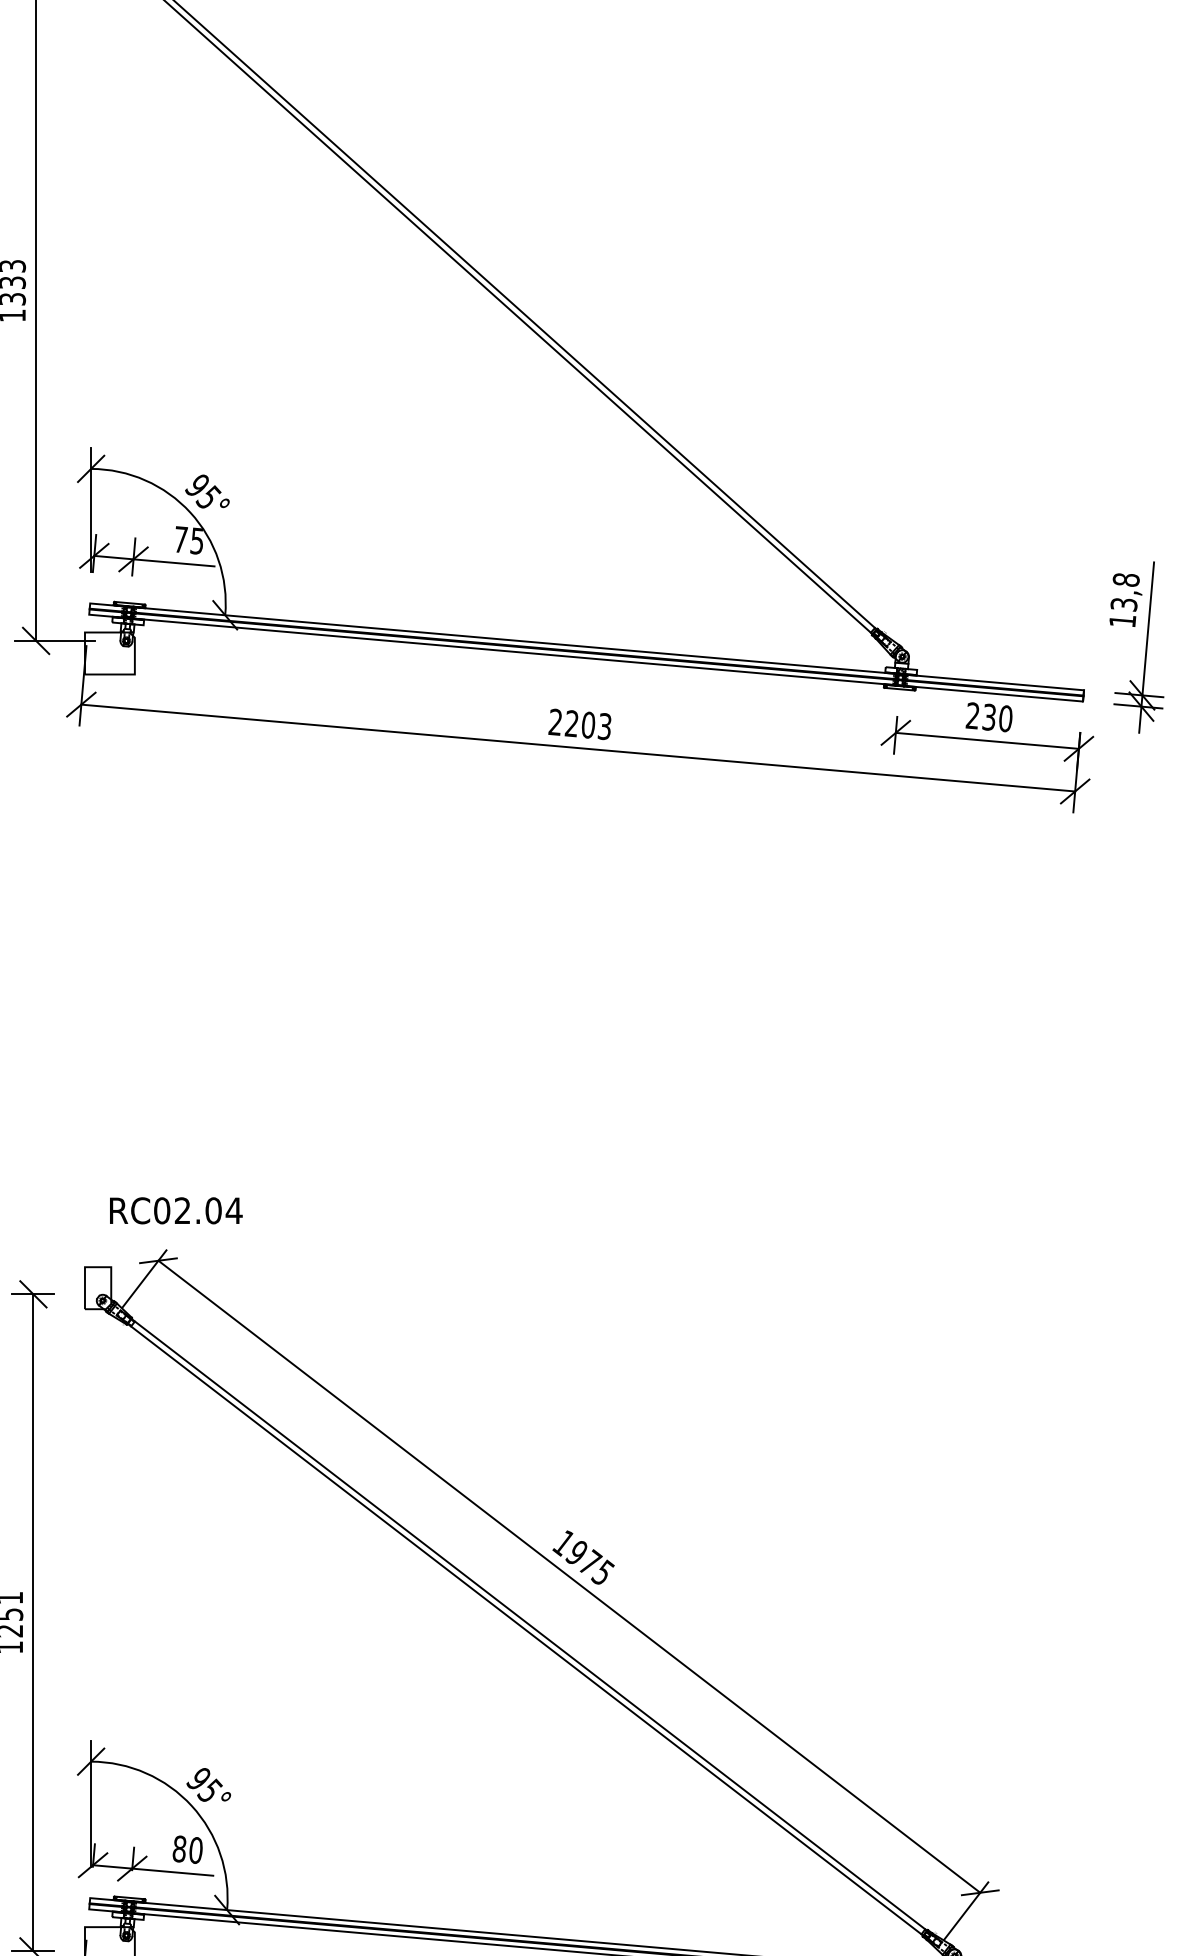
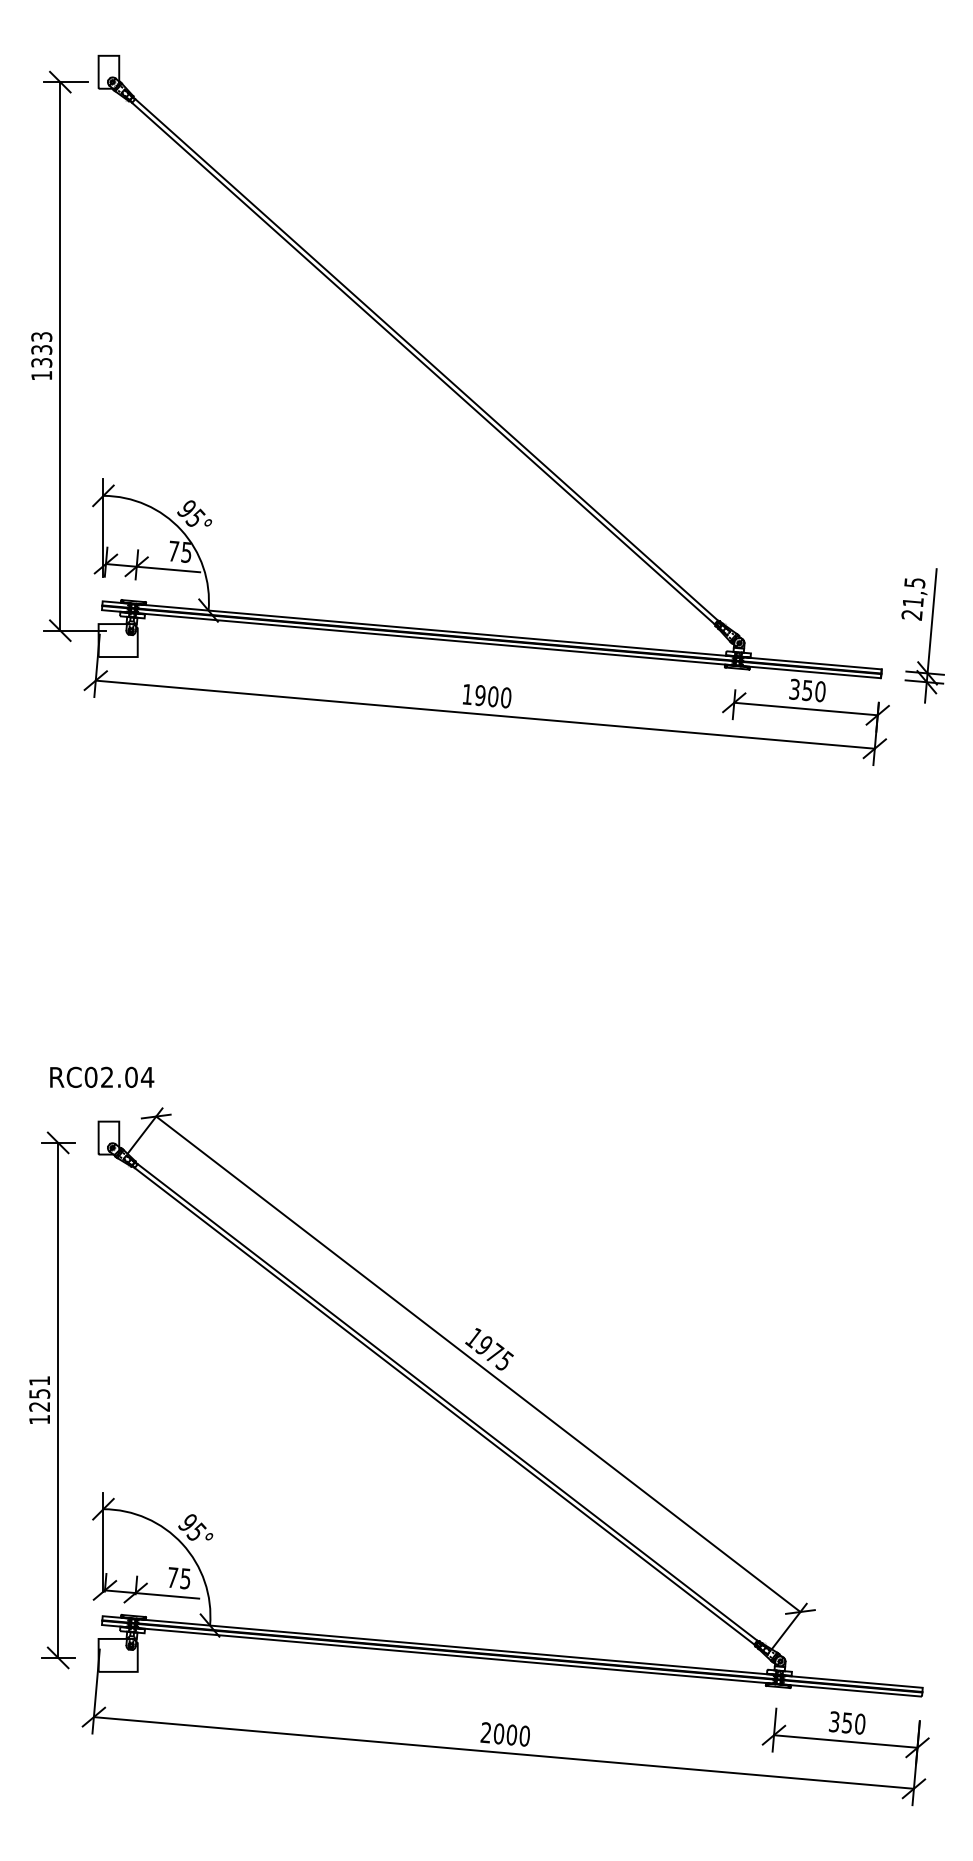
text: (1124, 599) -> (913, 598), 13,8 -> 21,5
text: (980, 715) -> (800, 689), 230 -> 350
text: (579, 723) -> (486, 695), 2203 -> 1900
text: (176, 1209) -> (102, 1076), moved
text: (186, 1850) -> (178, 1578), 80 -> 75

